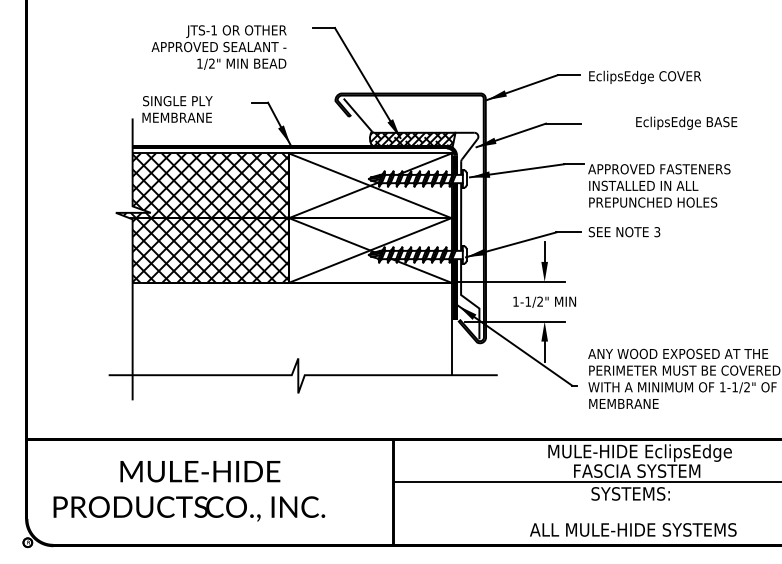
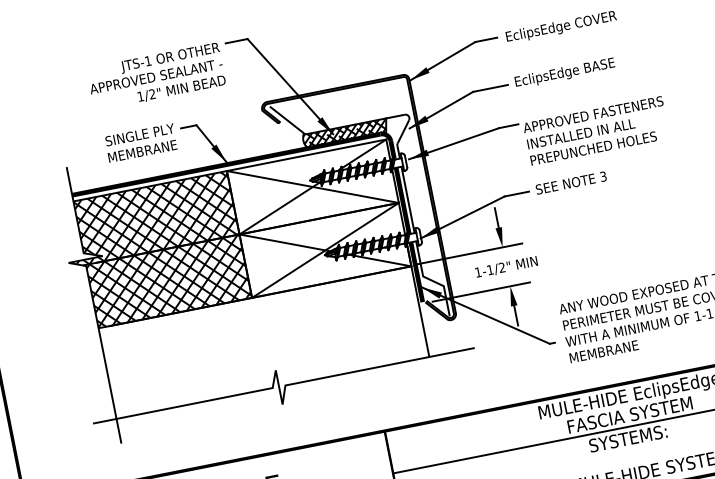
text: (218, 47) -> (155, 77), moved
text: (177, 109) -> (141, 143), moved
text: (686, 122) -> (564, 72), moved

